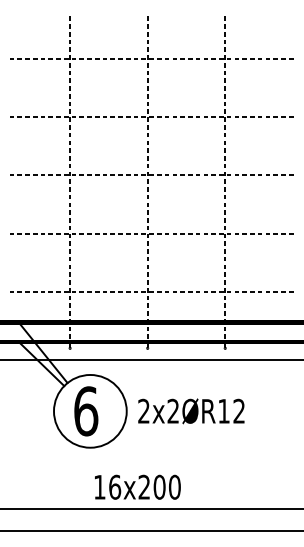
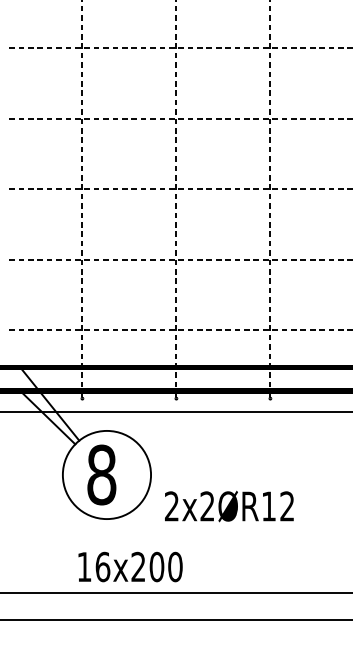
text: (86, 411) -> (102, 475), 6 -> 8
text: (191, 411) -> (229, 506), moved
text: (137, 486) -> (130, 566), moved

